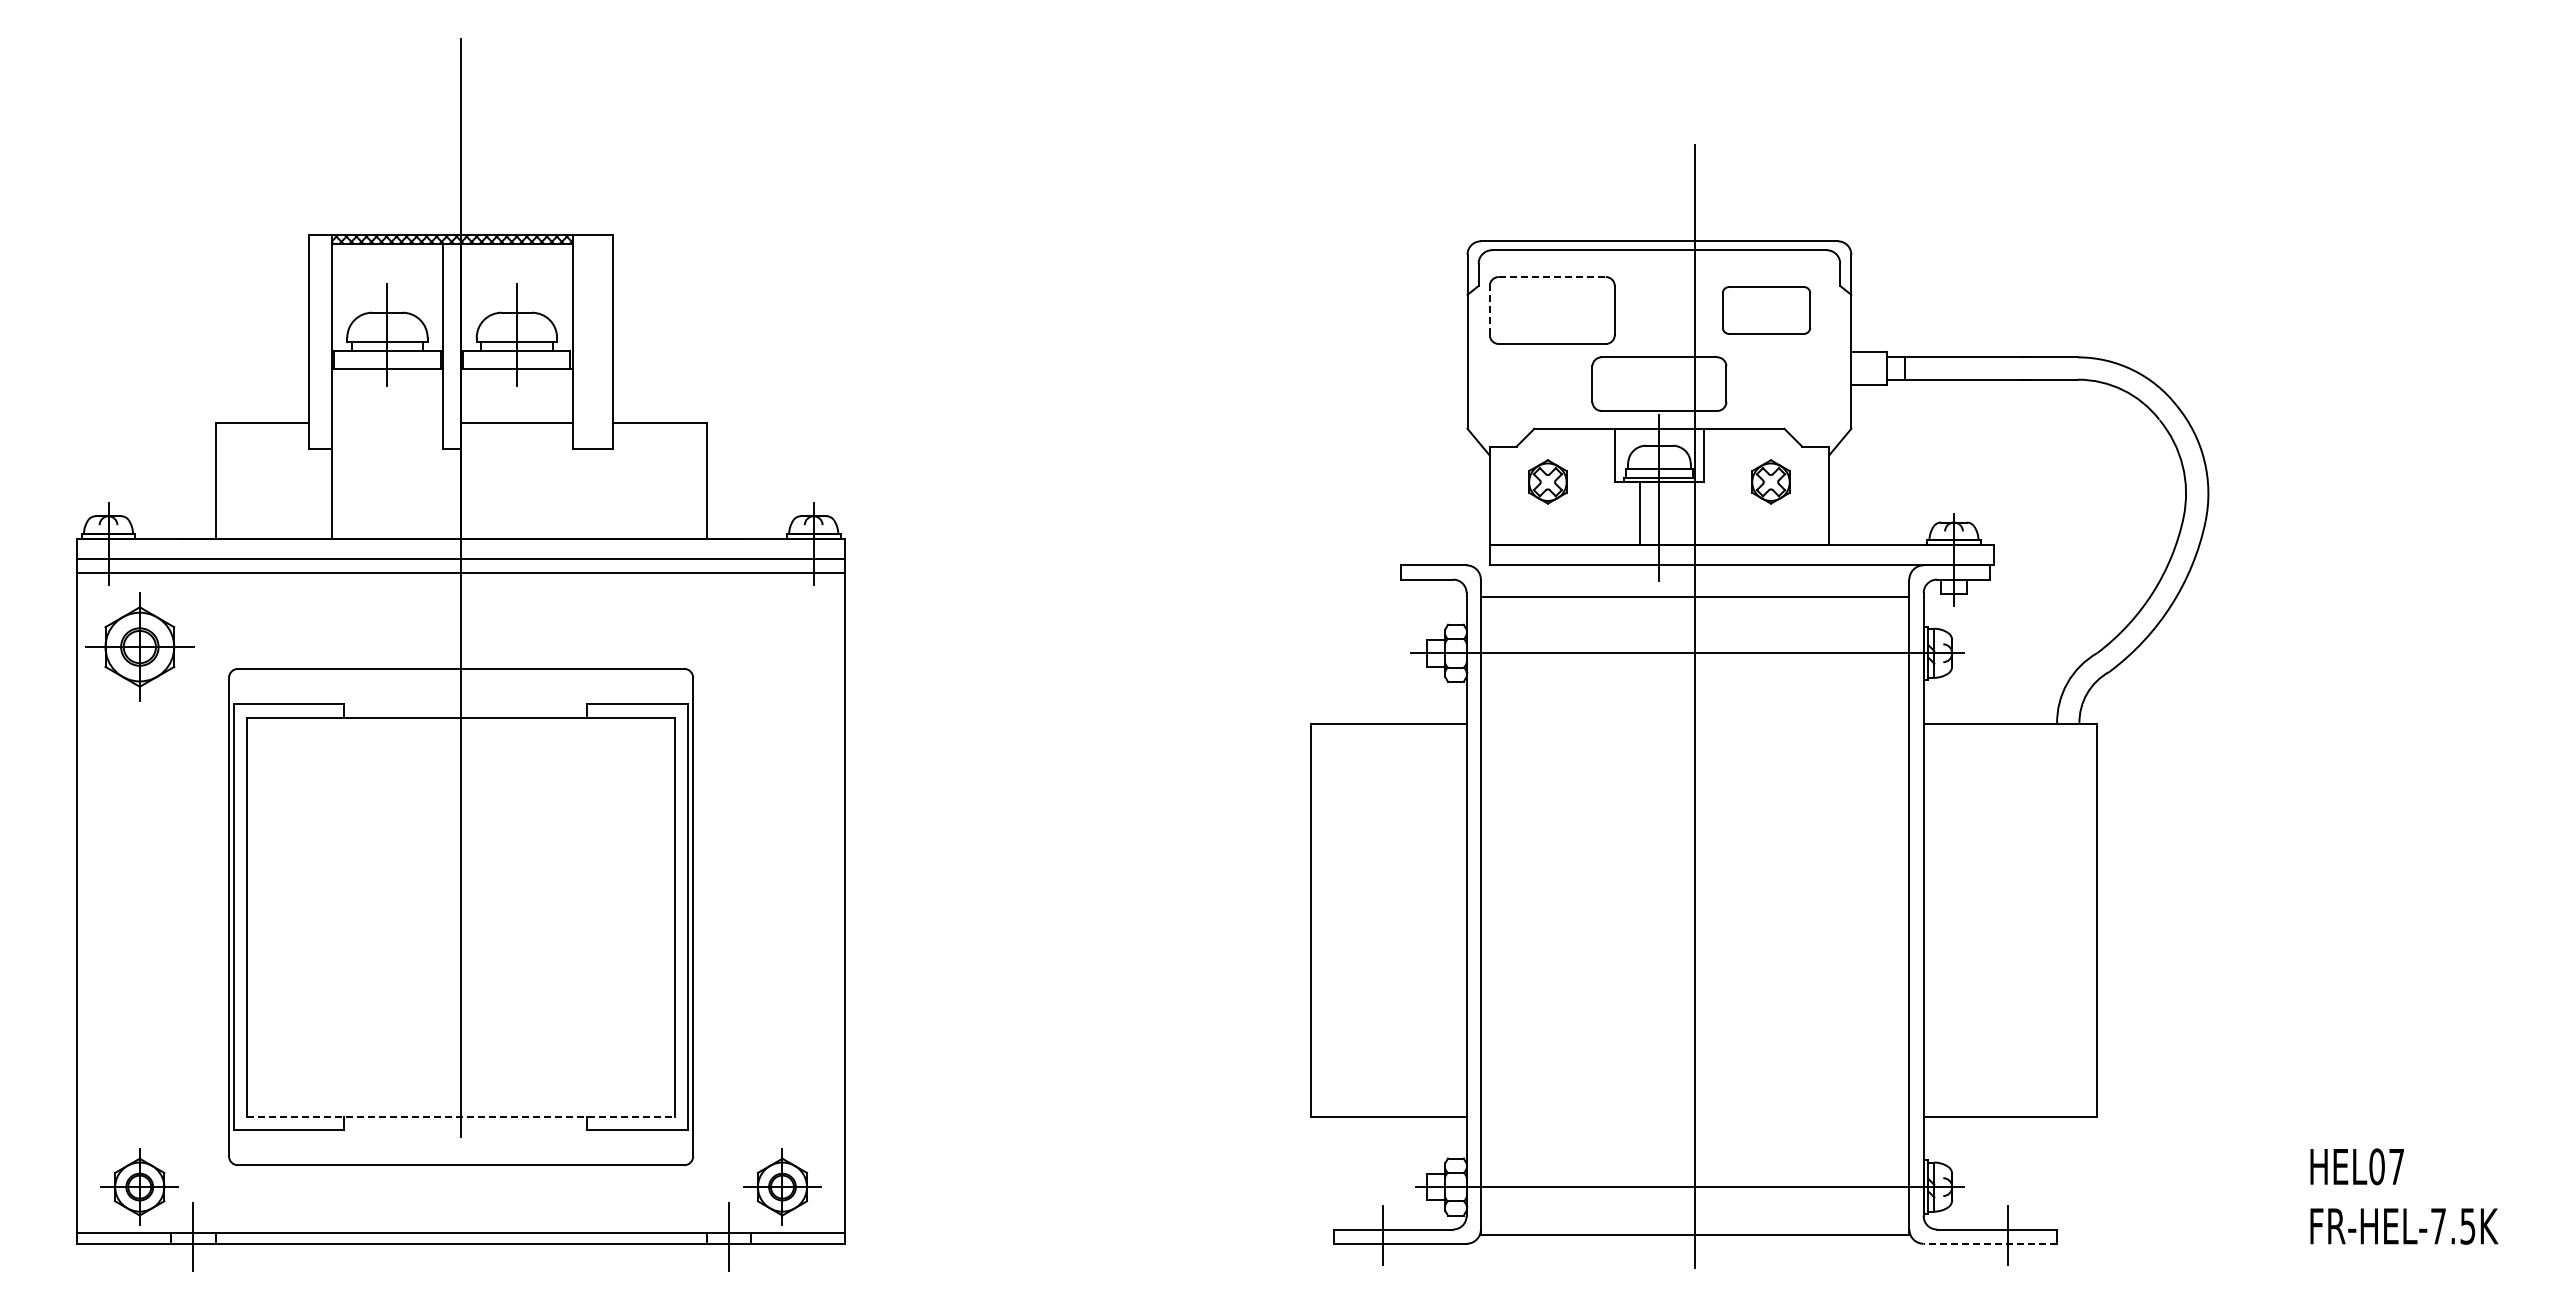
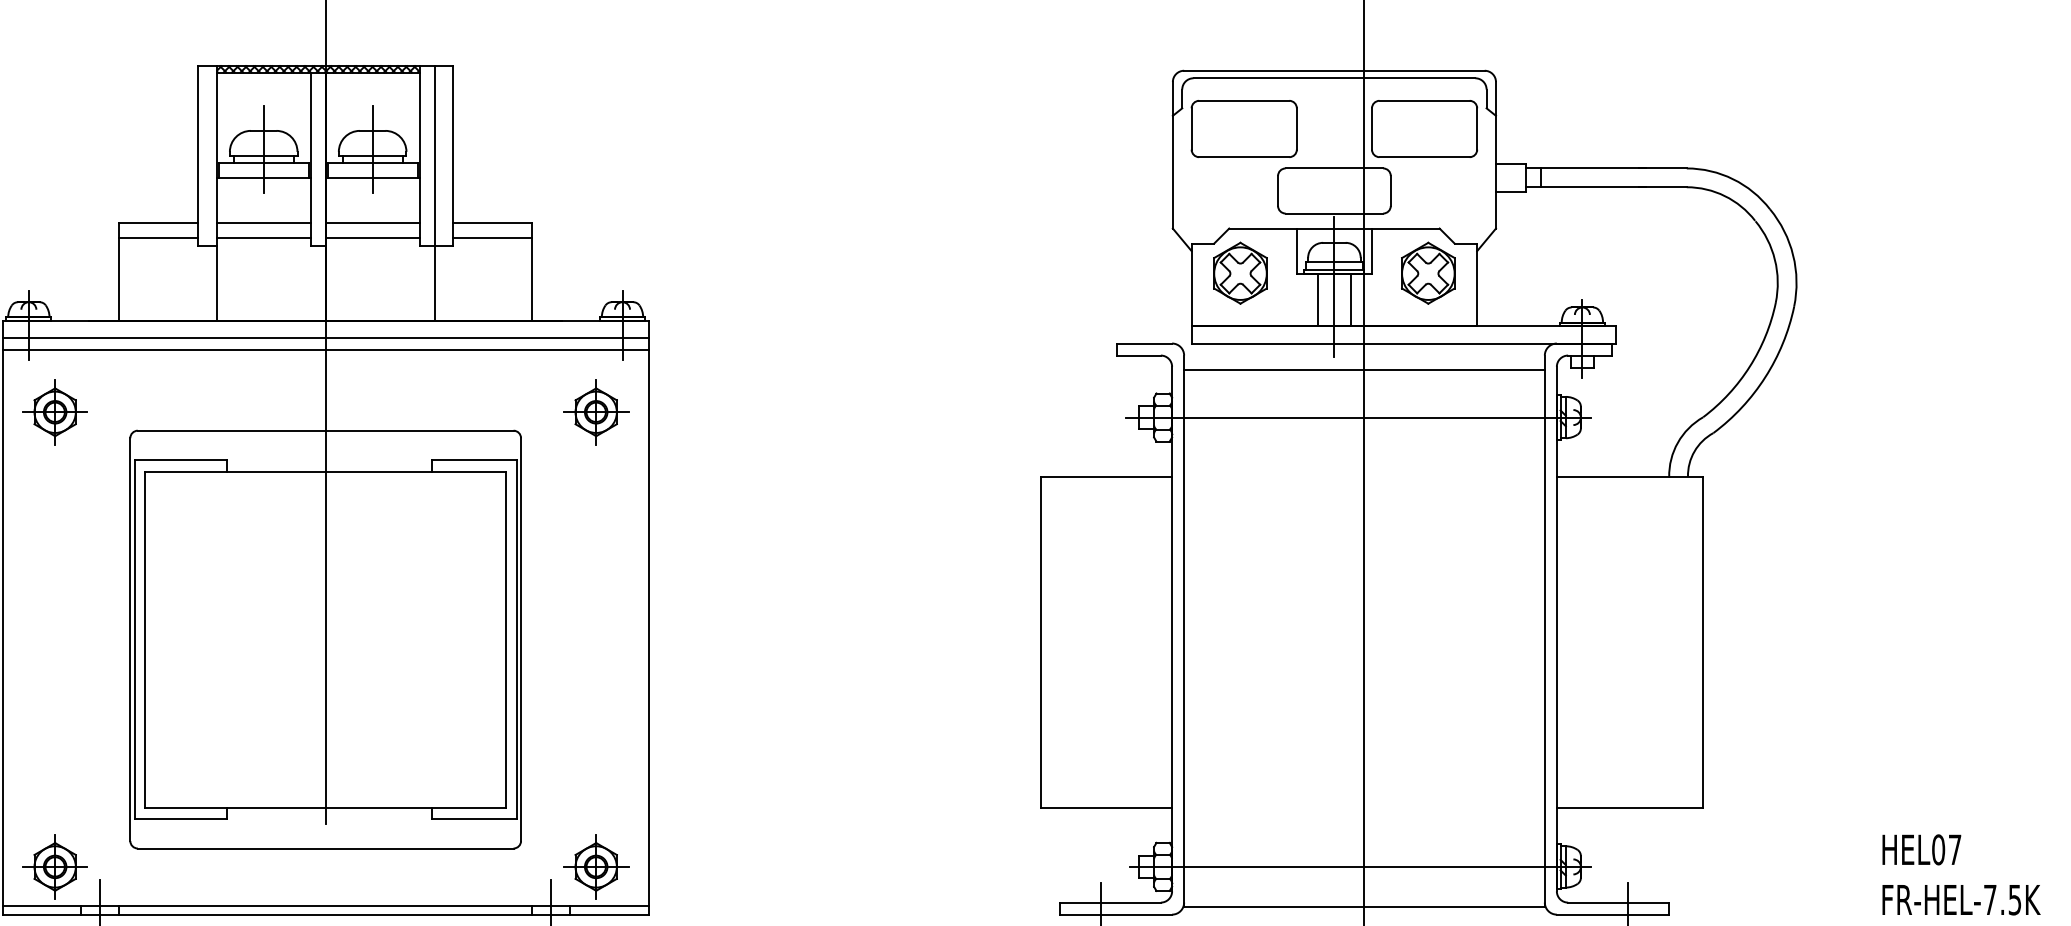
line: (1552, 277) -> (1244, 101), dashed -> solid
line: (1489, 310) -> (1191, 128), dashed -> solid
part: (1766, 310) -> (1424, 128), size x1.43
line: (590, 386) -> (434, 192), added
line: (387, 422) -> (263, 223), added
line: (262, 440) -> (158, 238), added
line: (387, 440) -> (263, 238), added
line: (516, 440) -> (372, 238), added
line: (659, 440) -> (492, 238), added
part: (1547, 481) -> (1240, 272), size x1.67
part: (1770, 481) -> (1427, 272), size x1.67
line: (1679, 513) -> (1351, 299), added
part: (139, 646) -> (54, 411), size x0.71
part: (782, 646) -> (596, 411), added
line: (461, 1116) -> (326, 807), dashed -> solid
line: (1990, 1243) -> (1613, 914), dashed -> solid

